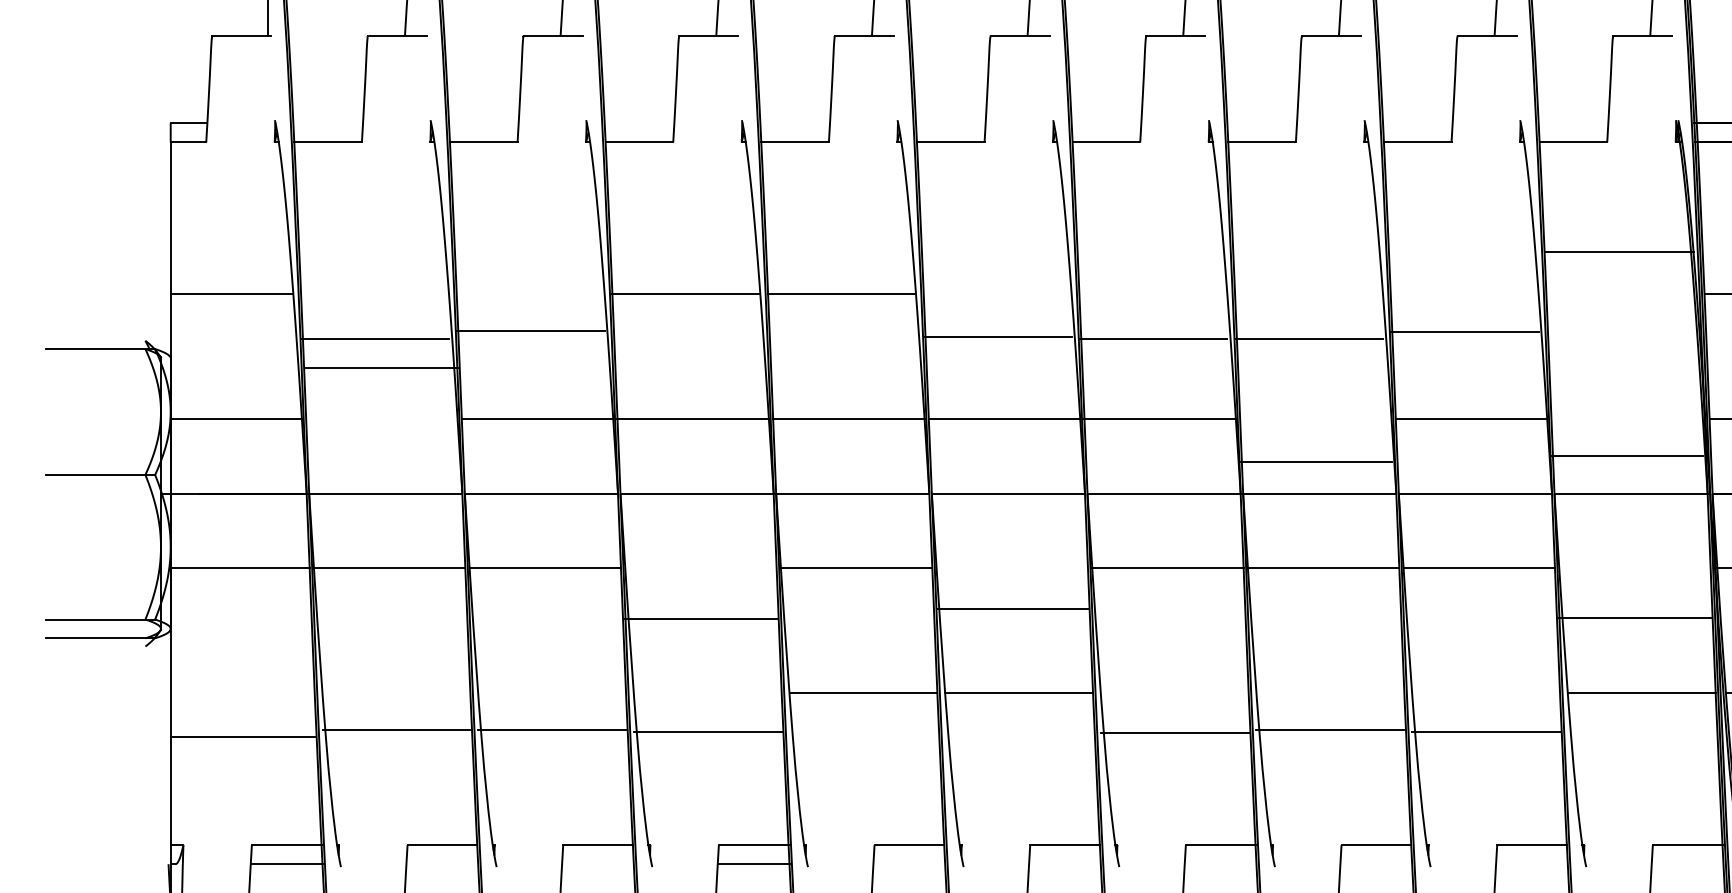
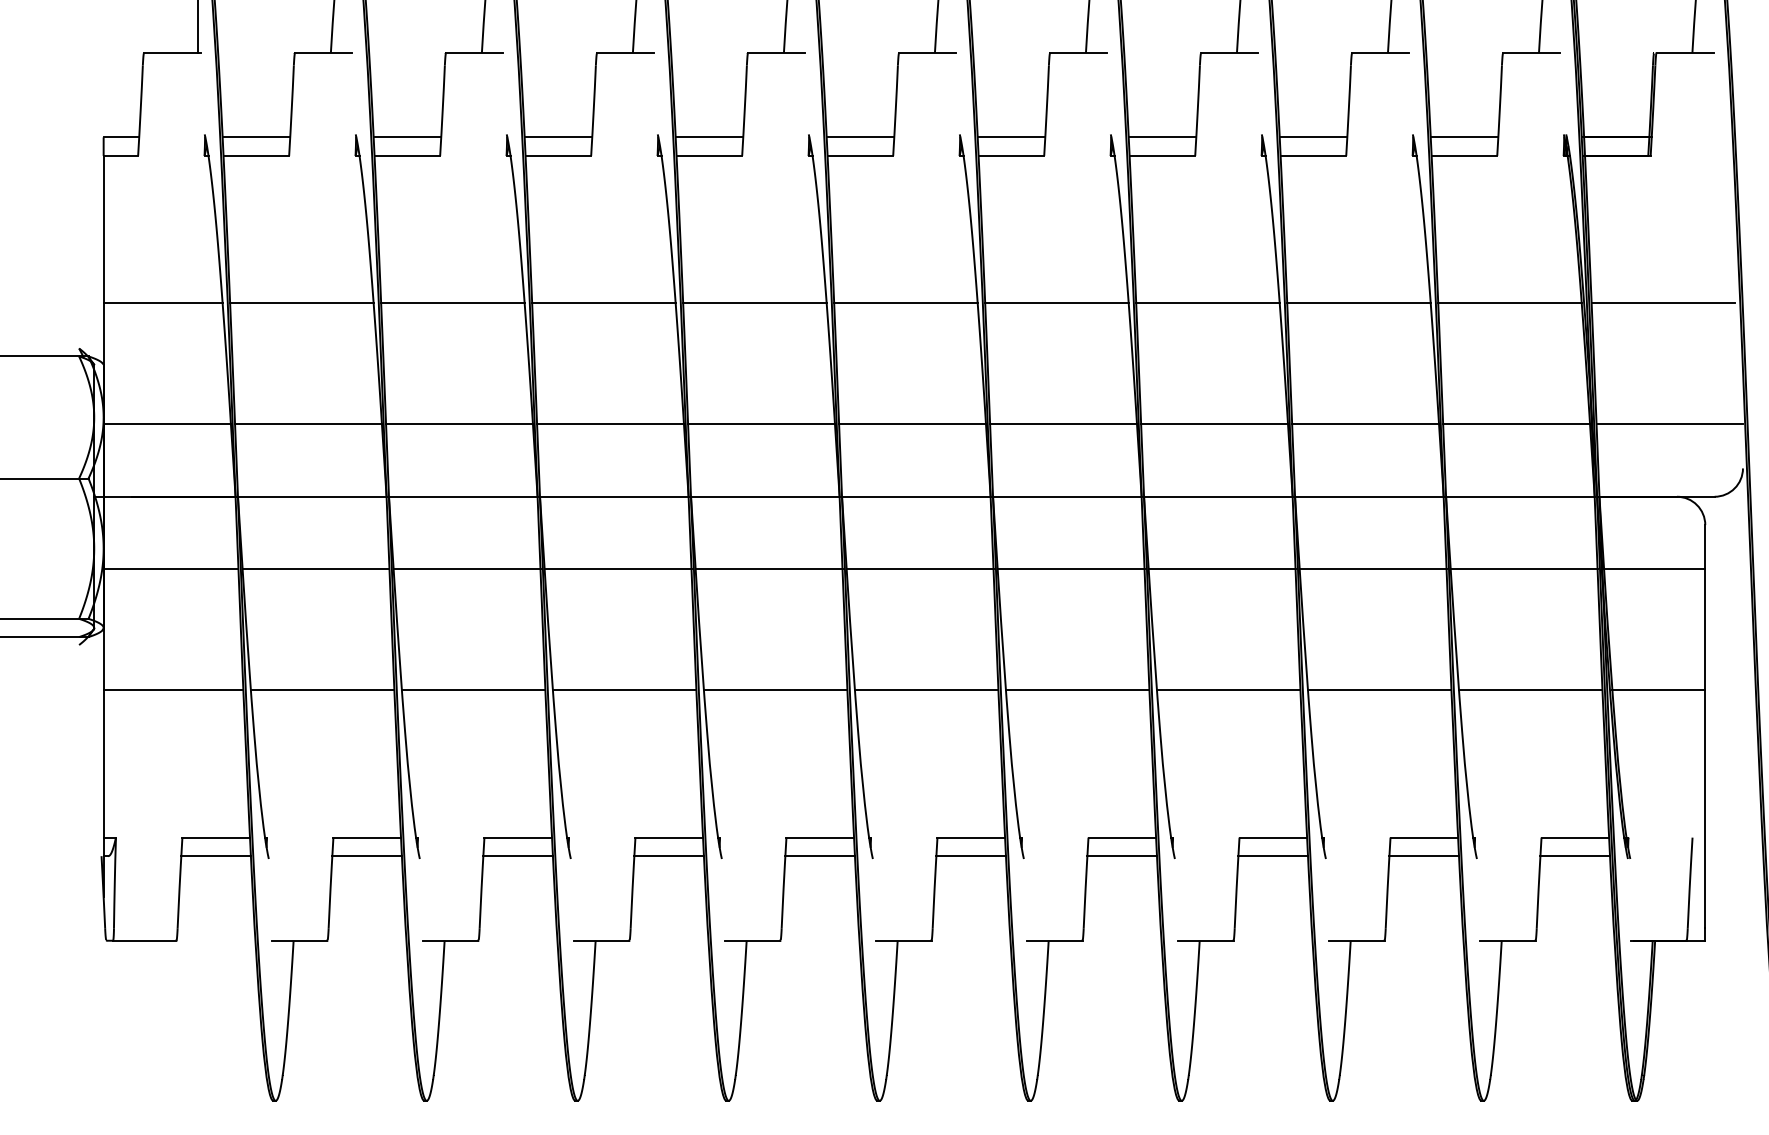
line: (328, 123) -> (256, 137), added
line: (483, 123) -> (407, 137), added
line: (639, 123) -> (558, 137), added
line: (795, 123) -> (709, 137), added
line: (950, 123) -> (860, 137), added
line: (1106, 123) -> (1011, 137), added
line: (1262, 123) -> (1162, 137), added
line: (1417, 123) -> (1313, 137), added
line: (1573, 123) -> (1464, 137), added
line: (1619, 252) -> (1509, 303), moved
line: (530, 330) -> (452, 303), moved
line: (1464, 331) -> (1358, 303), moved
line: (997, 336) -> (905, 303), moved
line: (374, 338) -> (301, 303), moved
line: (1152, 338) -> (1056, 303), moved
line: (1308, 338) -> (1207, 303), moved
line: (381, 368) -> (308, 424), moved
line: (1627, 456) -> (1516, 424), moved
line: (1315, 462) -> (1214, 424), moved
line: (1011, 608) -> (919, 569), moved
line: (1634, 618) -> (1523, 569), moved
line: (700, 619) -> (617, 569), moved
line: (396, 730) -> (322, 690), moved
line: (551, 730) -> (473, 690), moved
line: (1330, 730) -> (1228, 690), moved
line: (707, 732) -> (624, 690), moved
line: (1485, 732) -> (1379, 690), moved
line: (1174, 733) -> (1077, 690), moved
line: (242, 737) -> (173, 690), moved
line: (441, 864) -> (366, 856), added
line: (597, 864) -> (517, 856), added
line: (908, 864) -> (819, 856), added
line: (1064, 864) -> (970, 856), added
line: (1219, 864) -> (1121, 856), added
line: (1376, 864) -> (1273, 856), added
line: (1532, 864) -> (1424, 856), added
line: (1687, 864) -> (1575, 856), added

